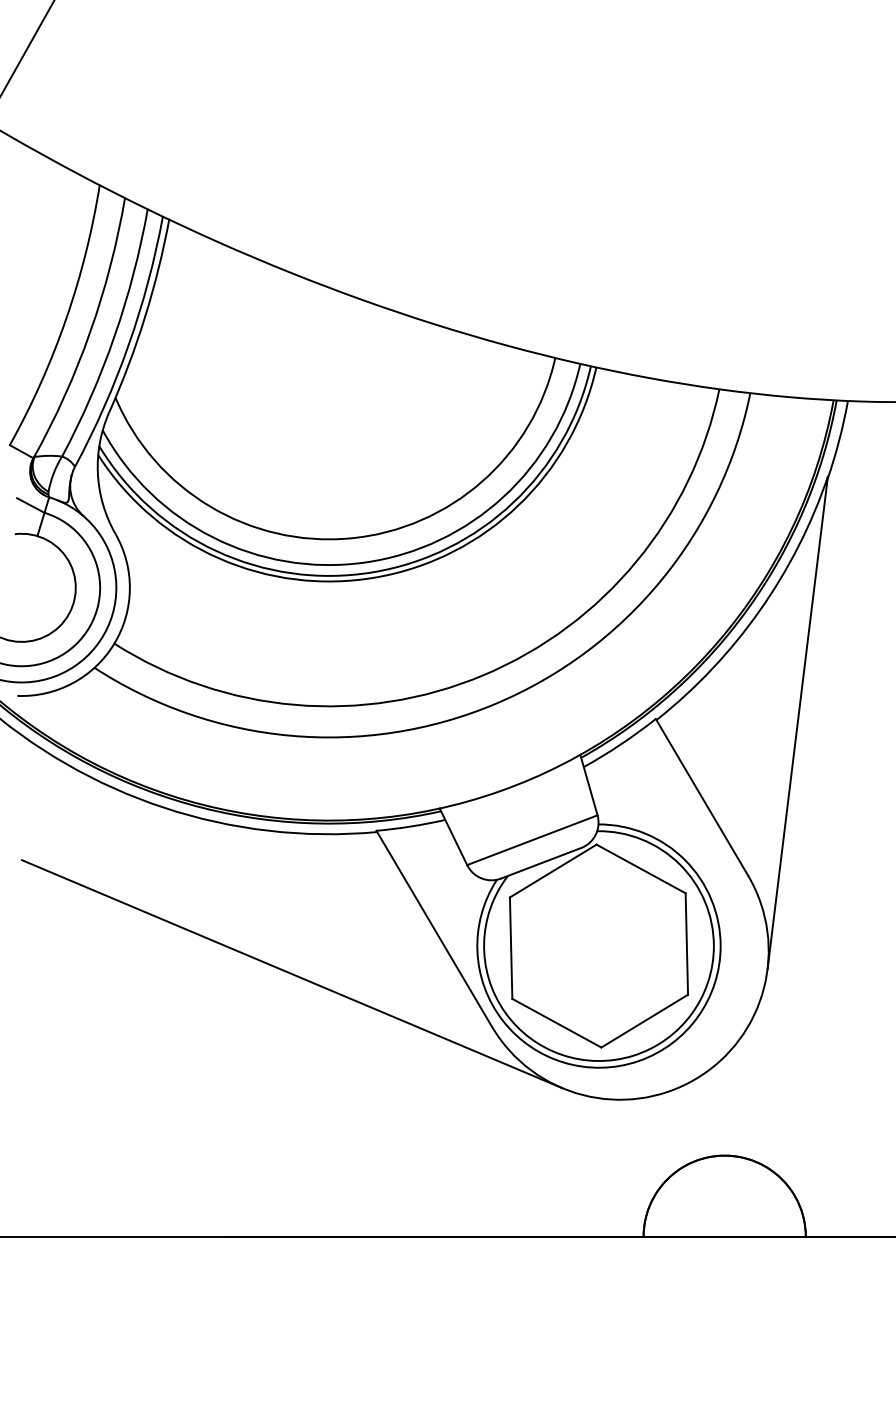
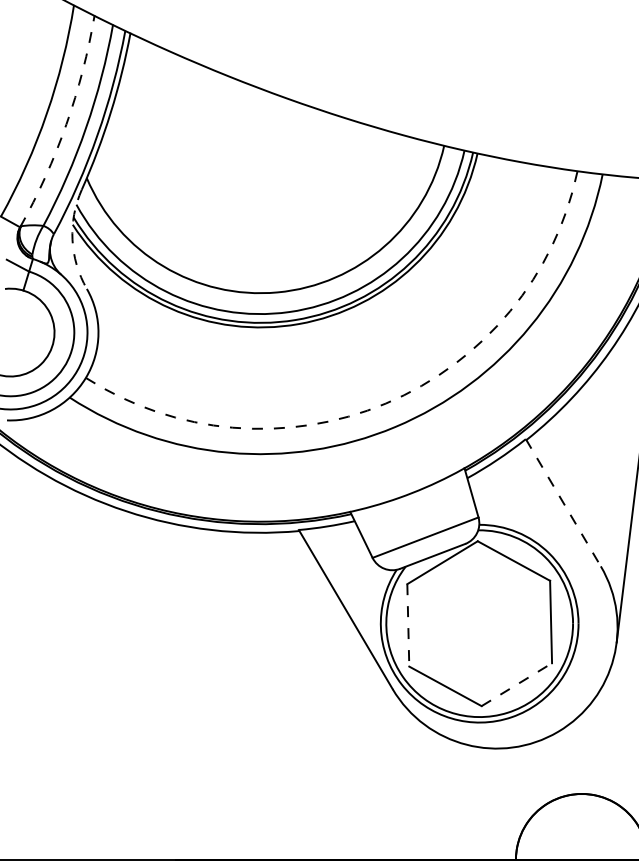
arc: (90, 331) -> (66, 124), solid -> dashed
arc: (97, 473) -> (72, 239), solid -> dashed
arc: (483, 675) -> (385, 403), solid -> dashed
line: (701, 797) -> (562, 502), solid -> dashed
line: (511, 948) -> (408, 625), solid -> dashed
line: (291, 974) -> (229, 646), removed
line: (644, 1021) -> (516, 684), solid -> dashed

